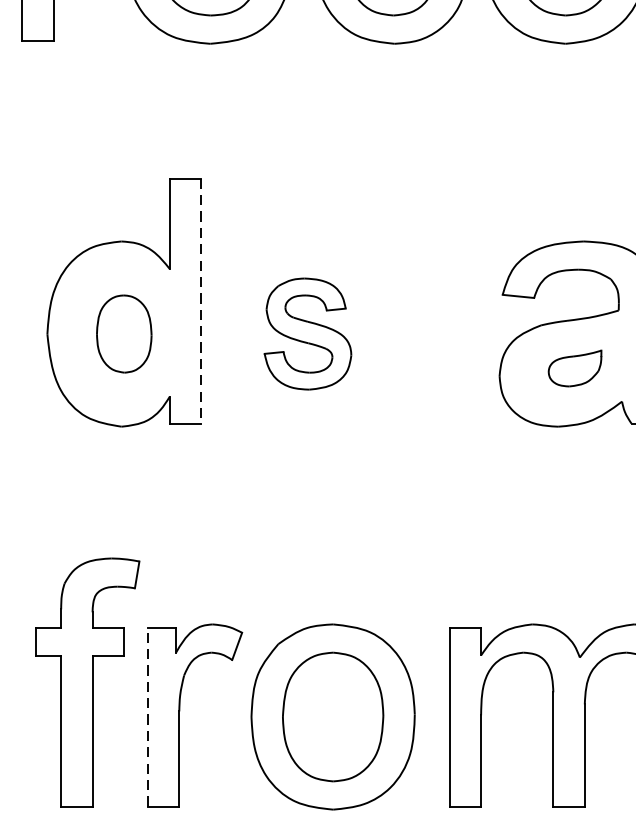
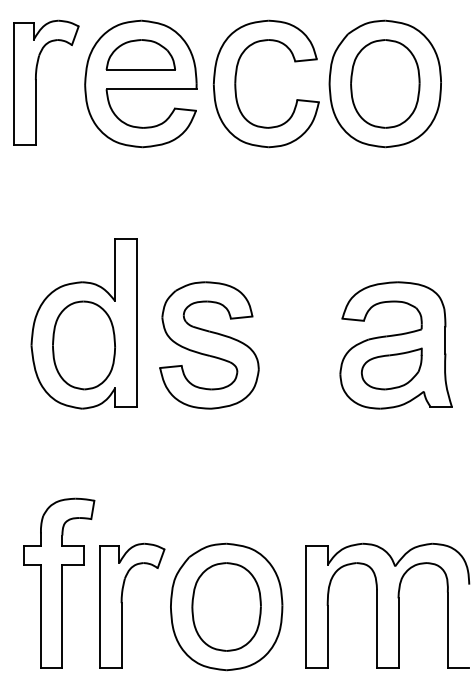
line: (201, 300) -> (136, 322), dashed -> solid
part: (123, 334) -> (83, 345), size x1.67
part: (308, 334) -> (209, 345), size x1.67
part: (574, 367) -> (391, 368), size x1.67
line: (148, 716) -> (100, 606), dashed -> solid

